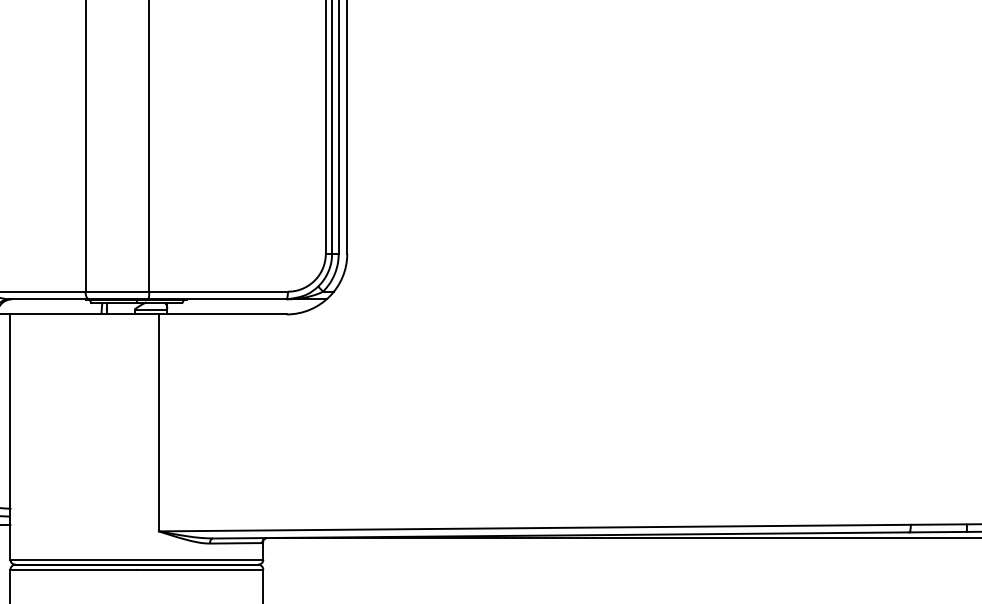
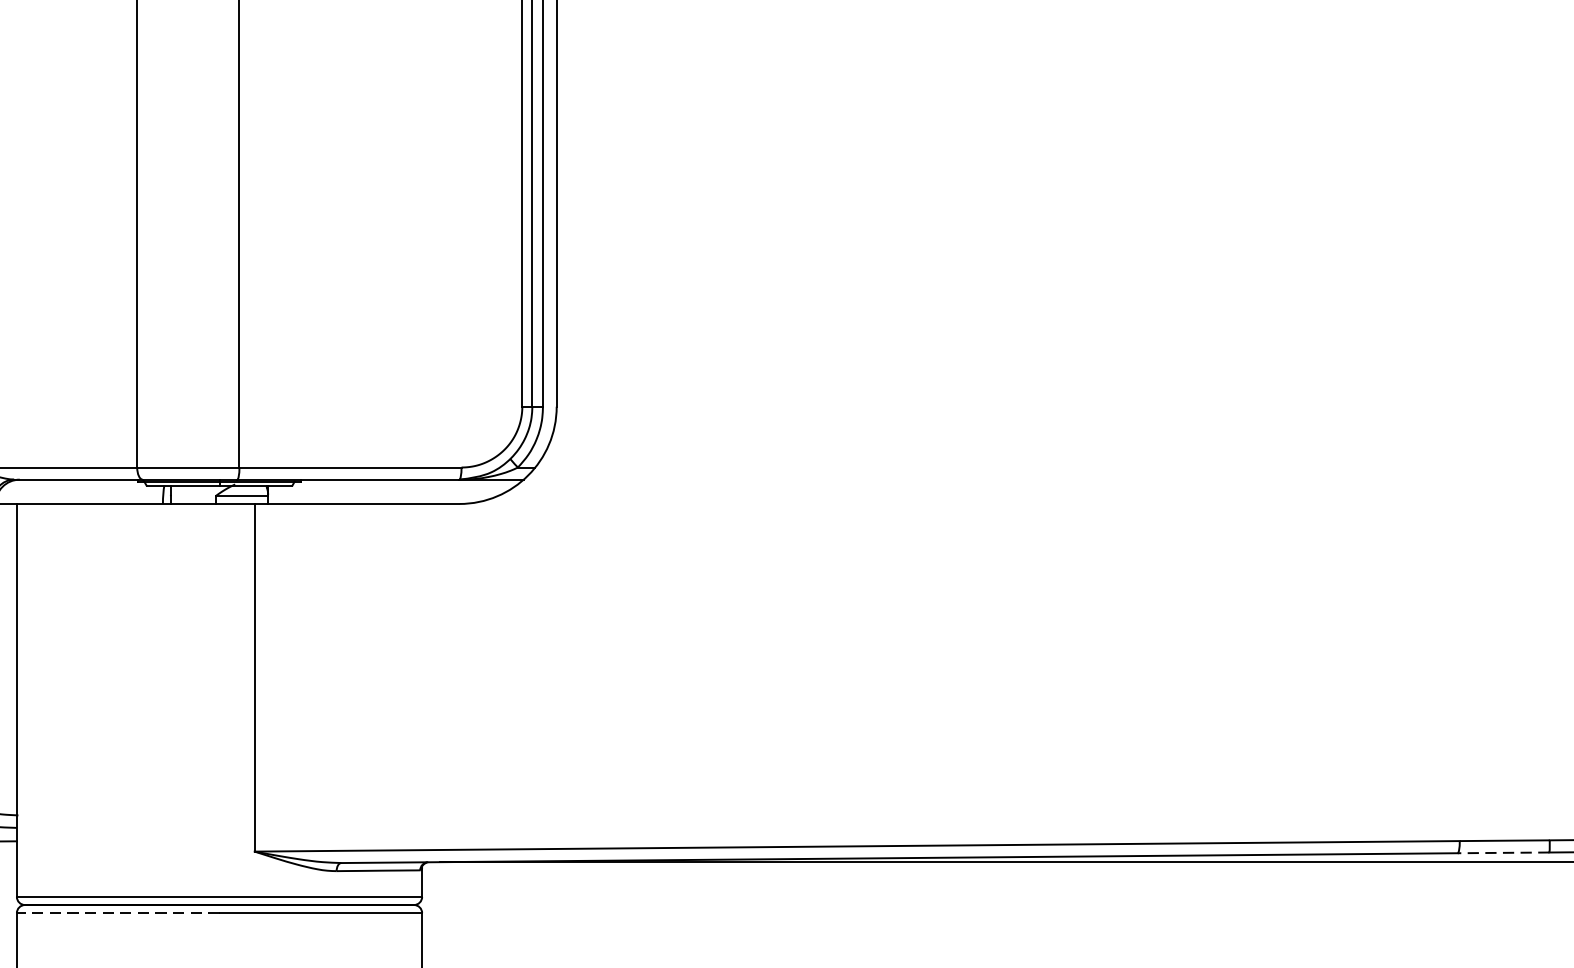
line: (938, 532) -> (1504, 853), solid -> dashed
line: (73, 569) -> (117, 912), solid -> dashed

